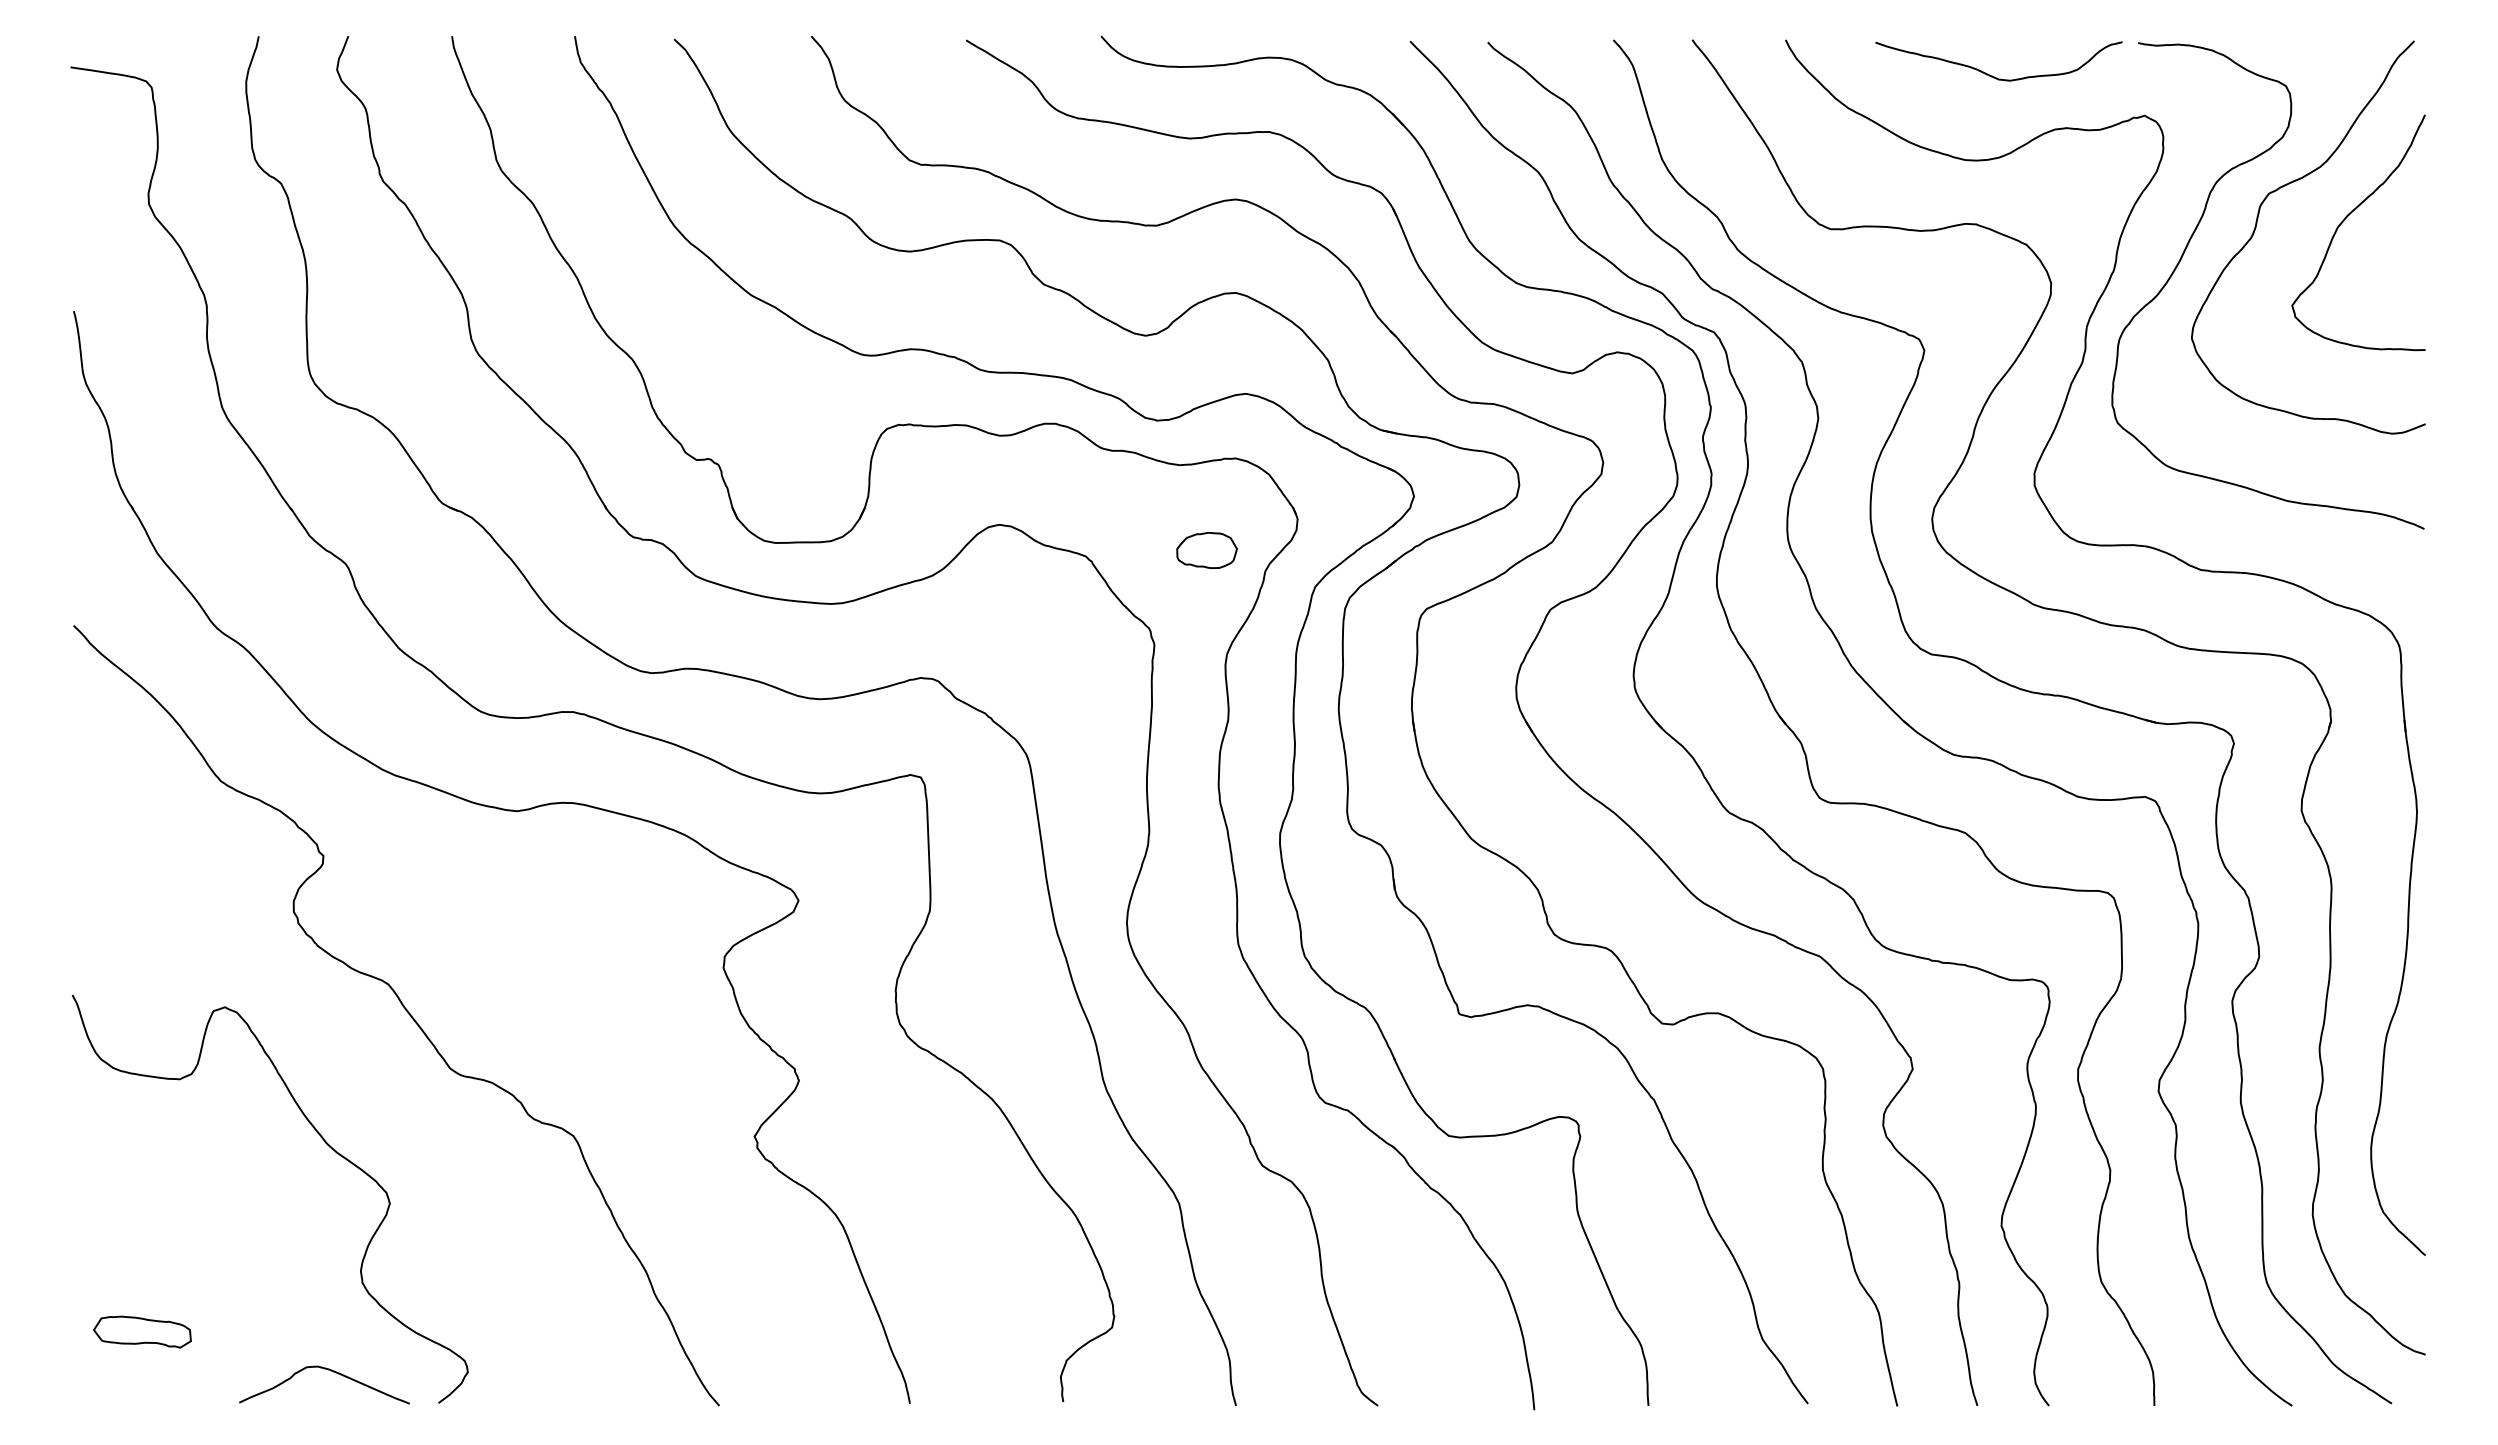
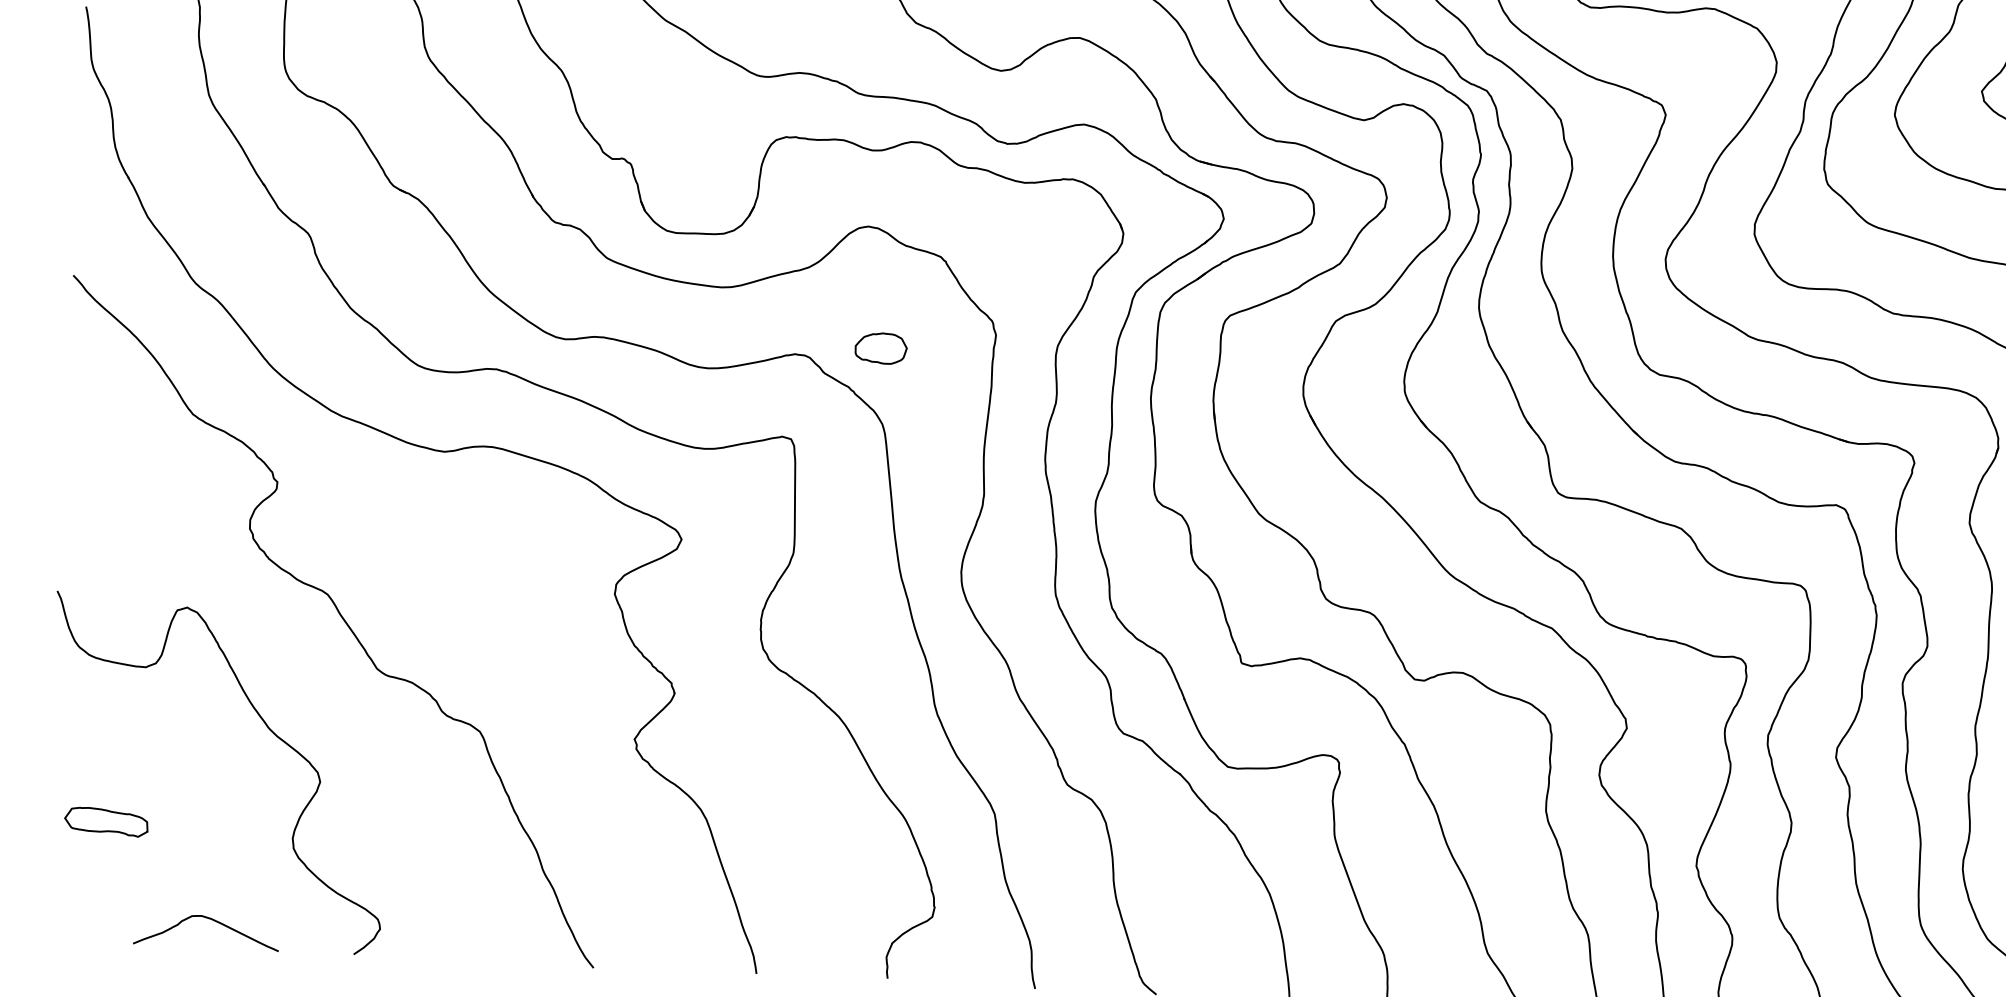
part: (1206, 549) -> (880, 347), moved
part: (142, 1331) -> (106, 821), moved
curve: (330, 1371) -> (212, 920), moved

